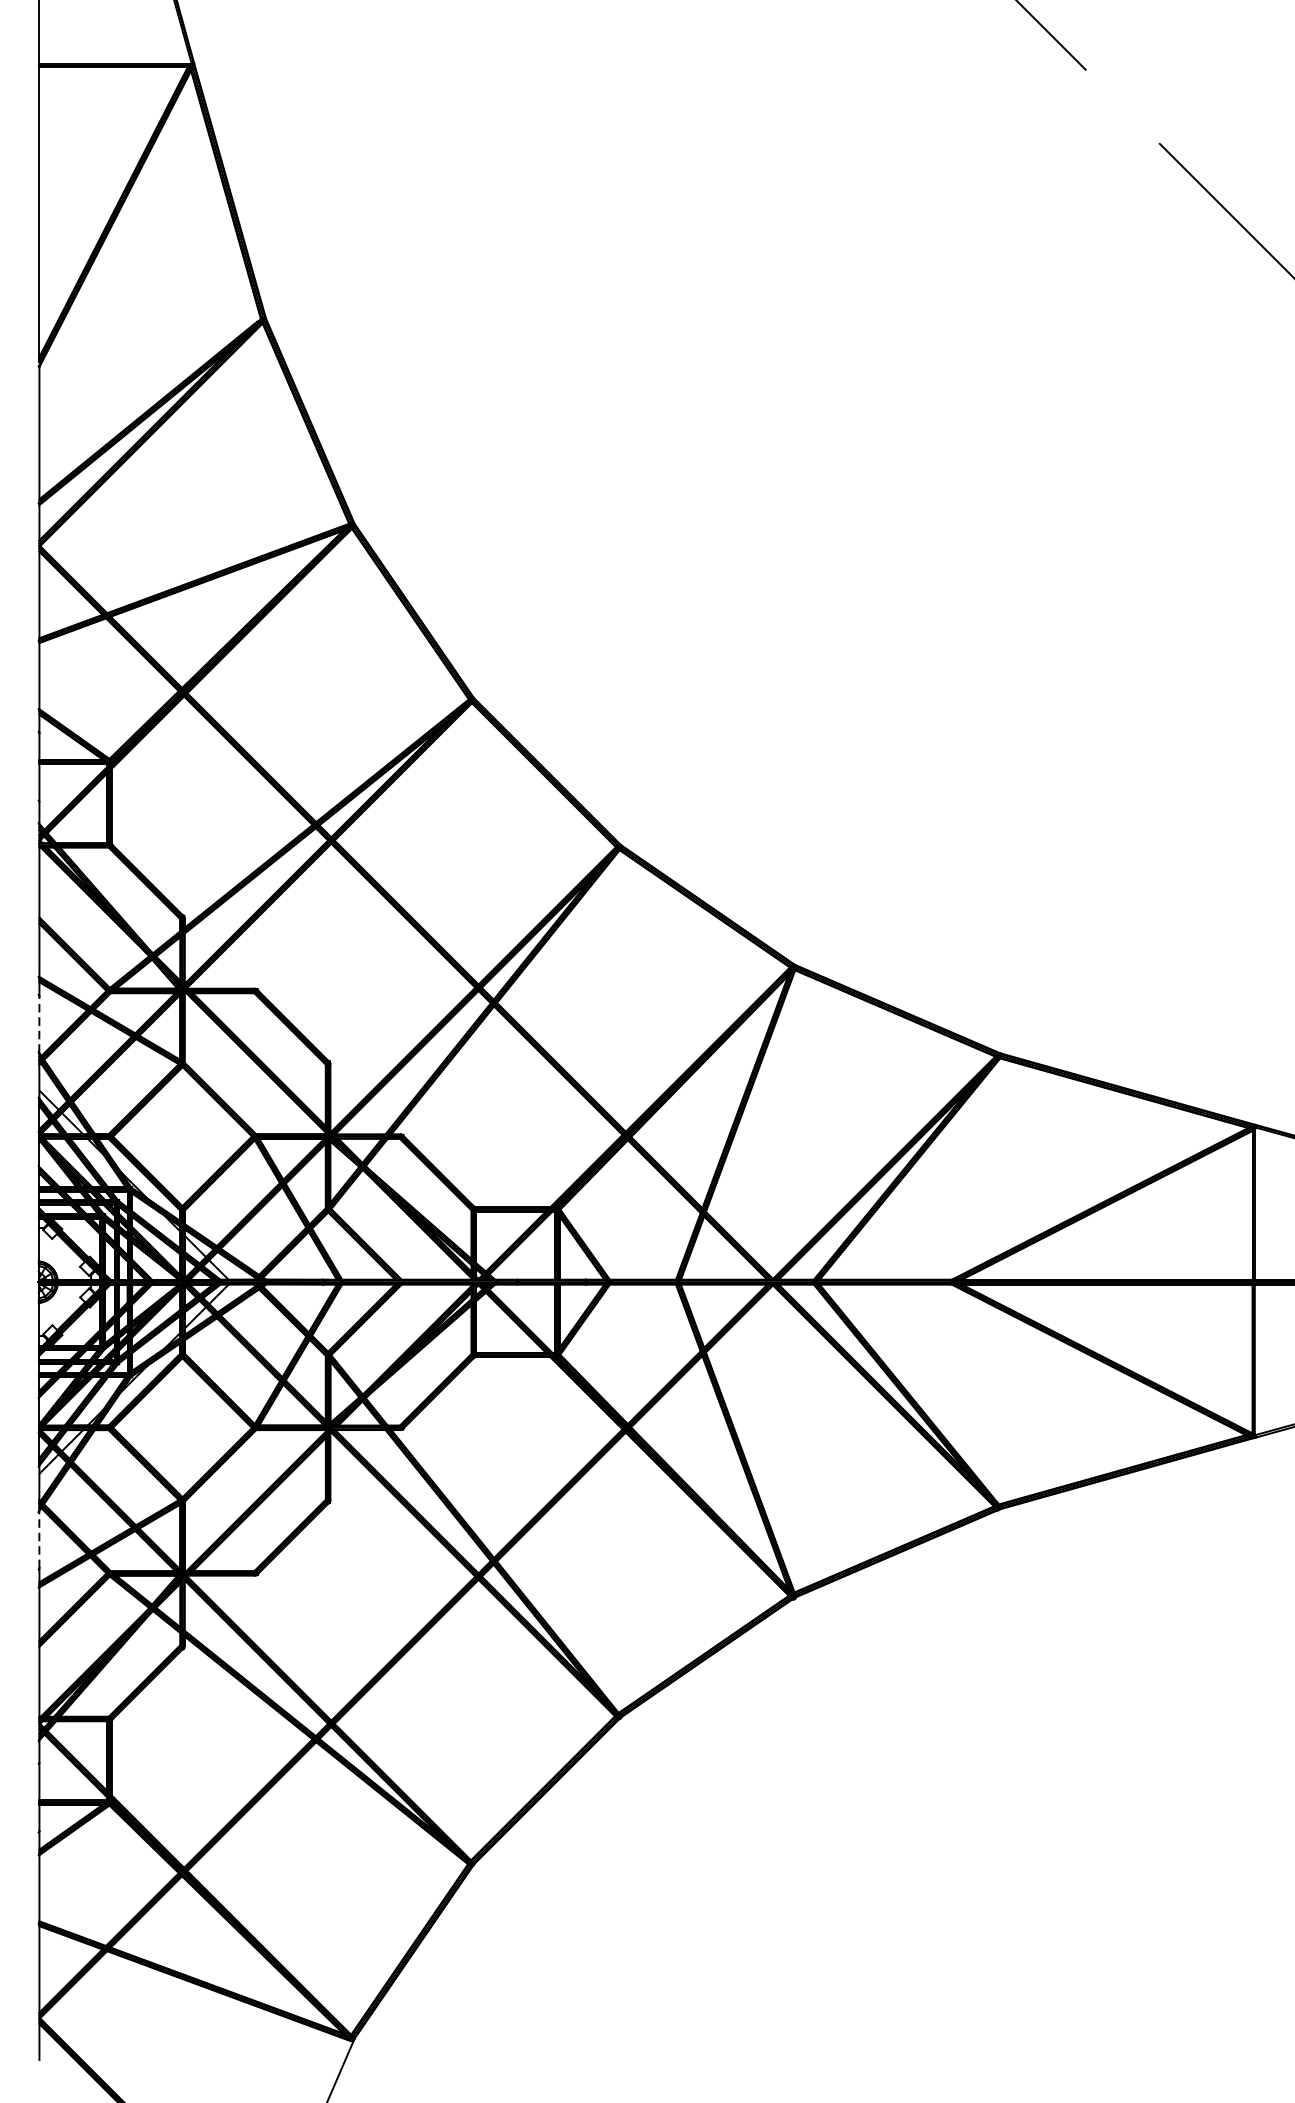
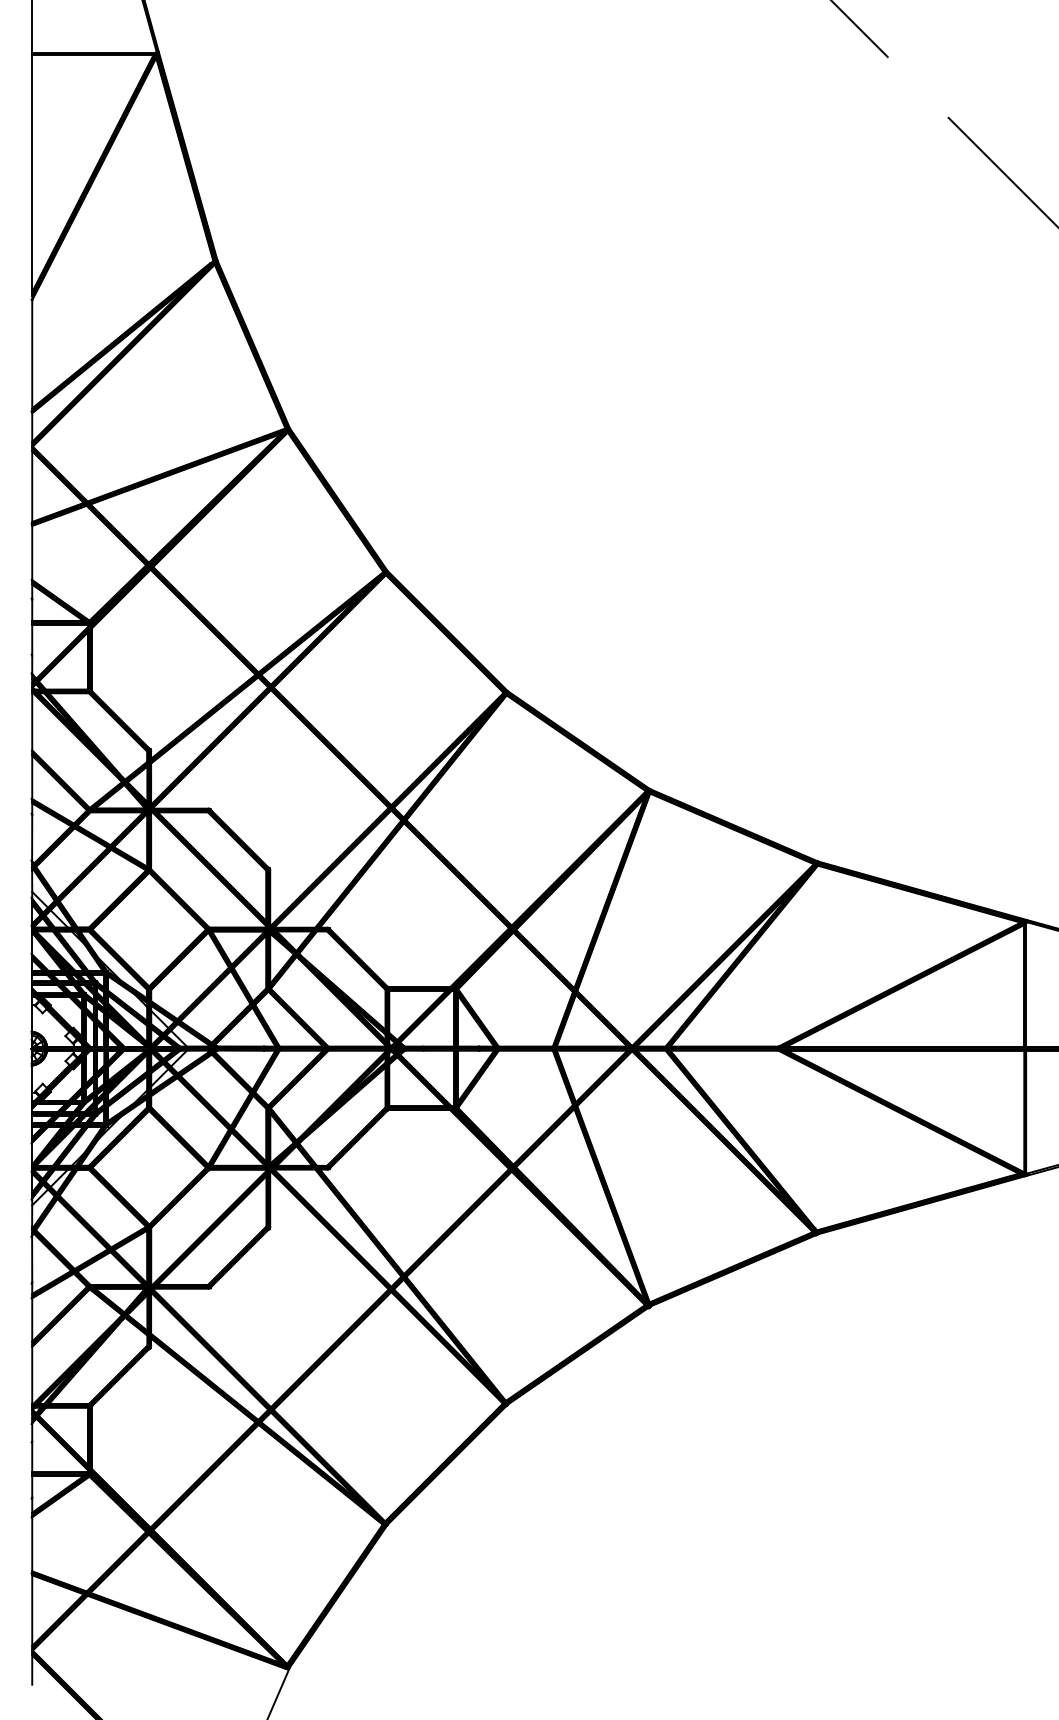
line: (39, 1023) -> (32, 837), dashed -> solid
line: (39, 1538) -> (32, 1258), dashed -> solid

